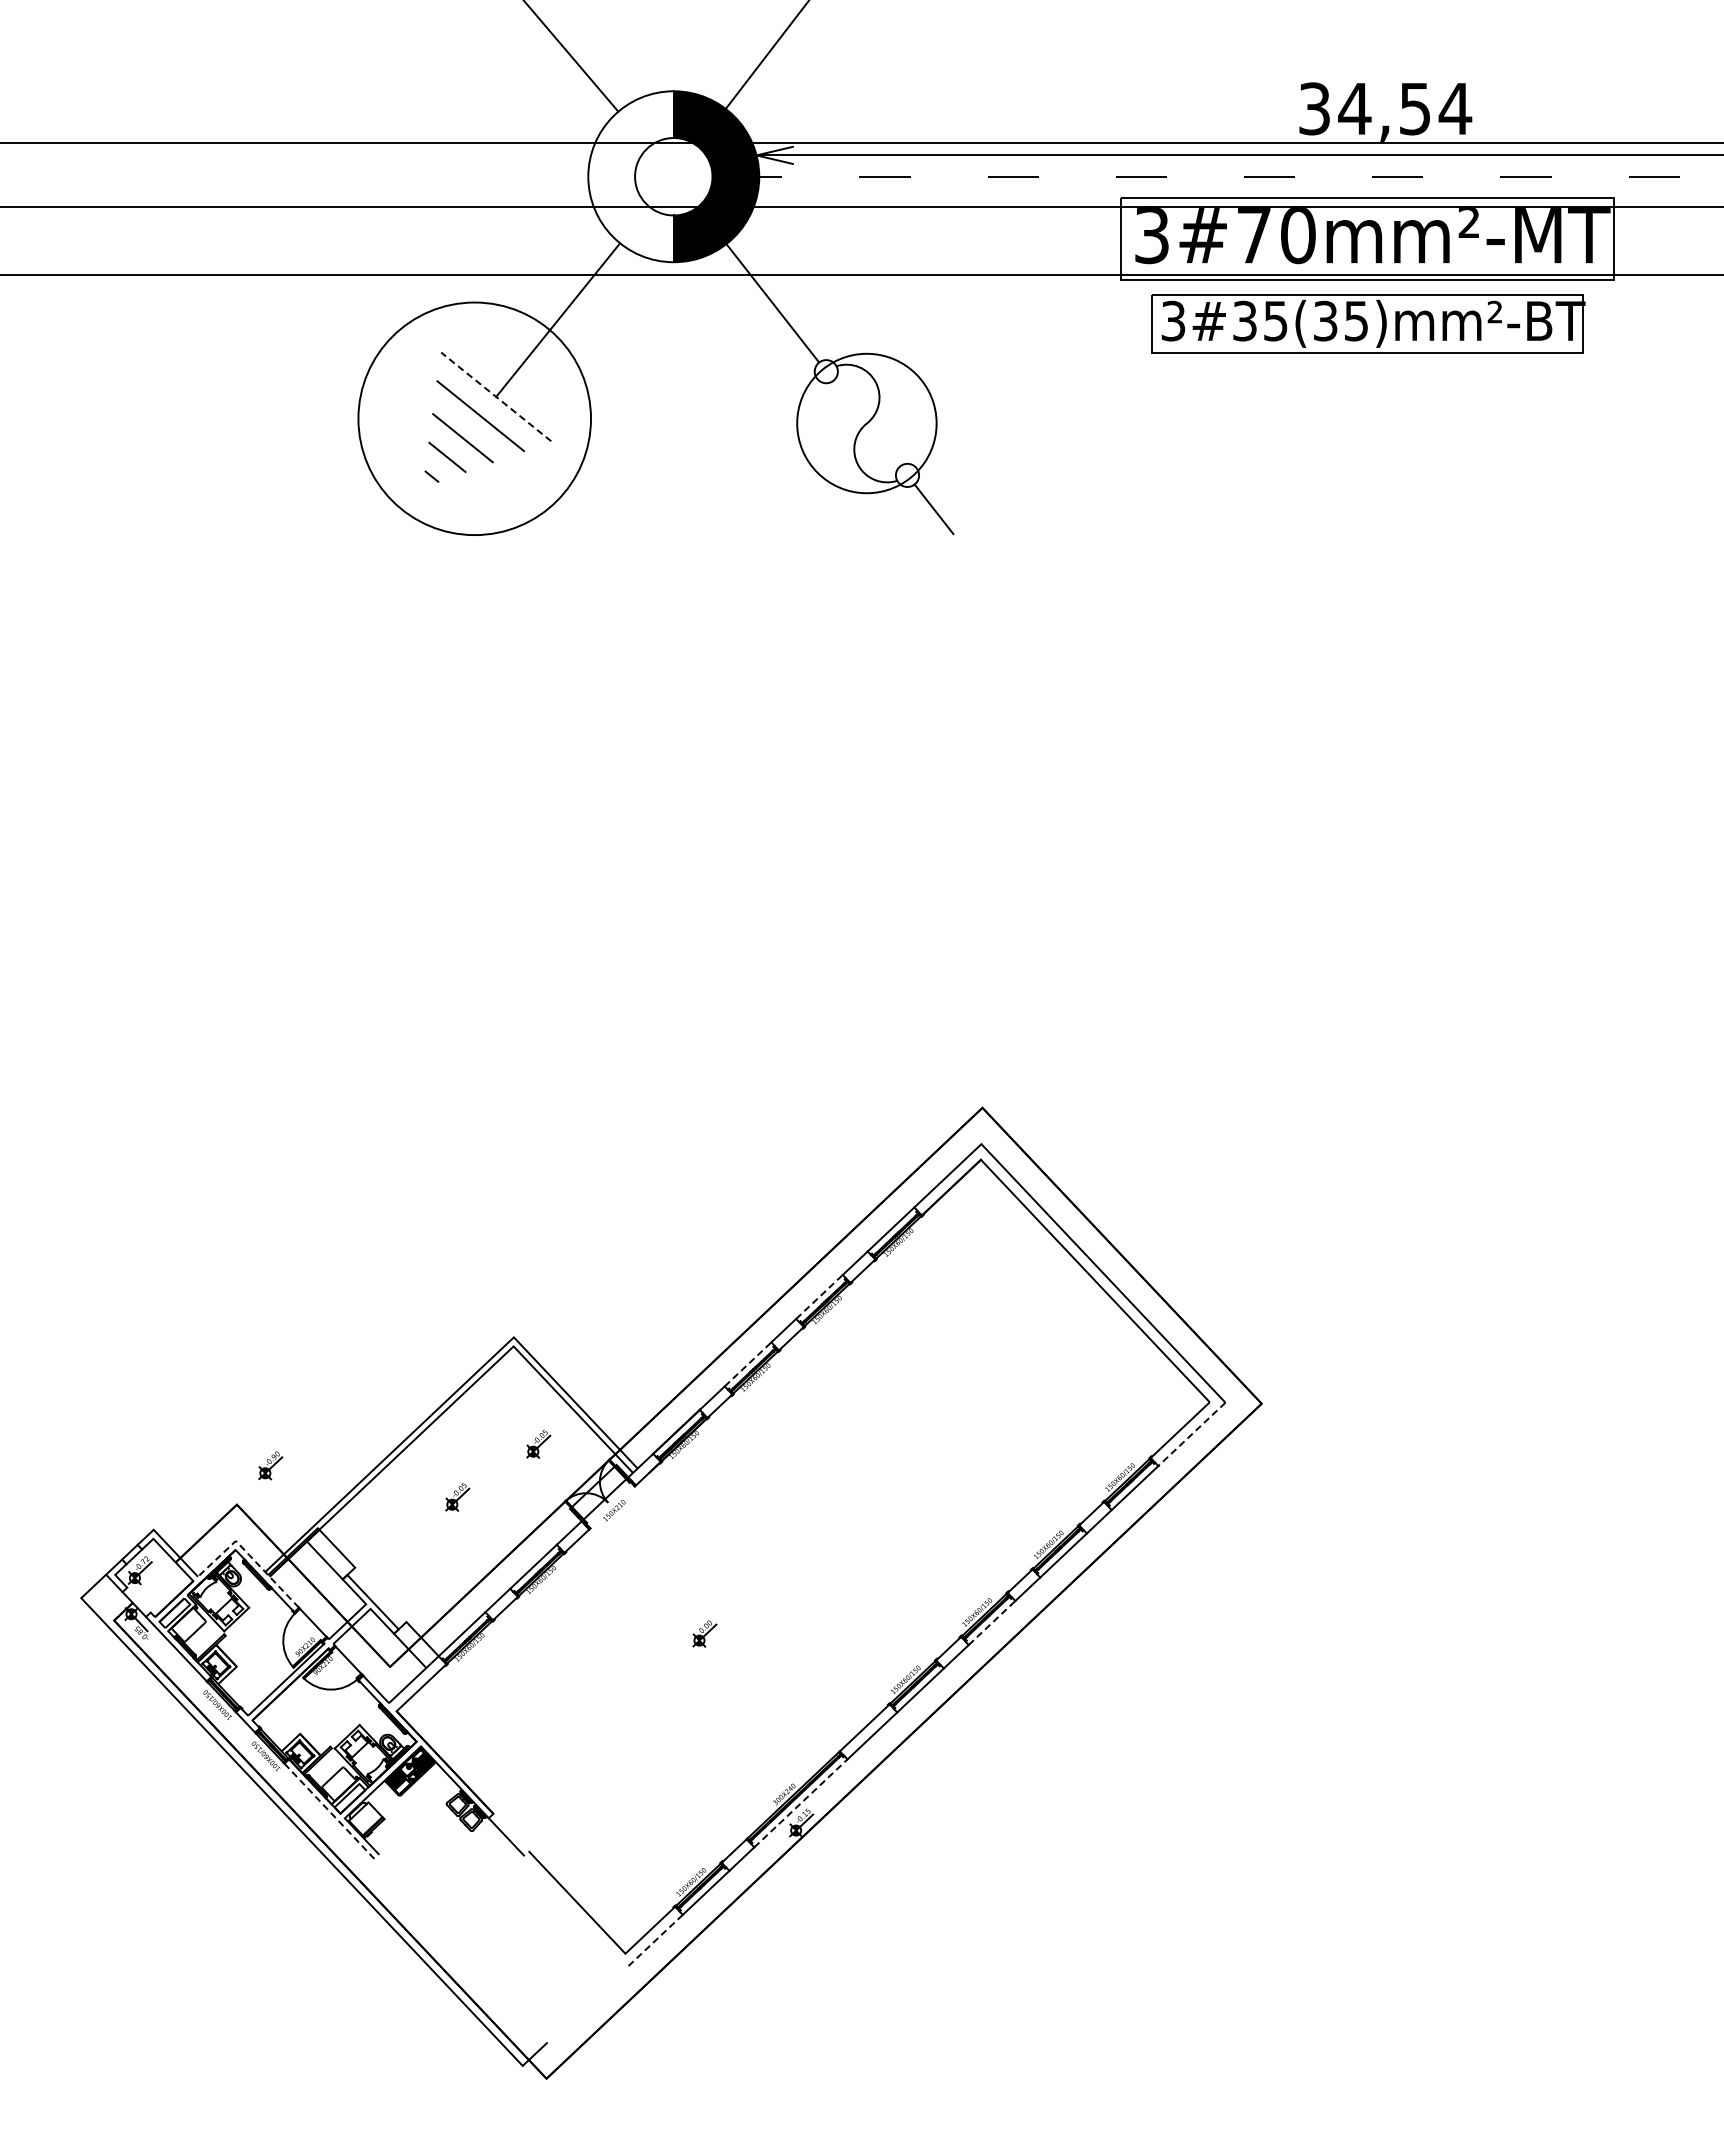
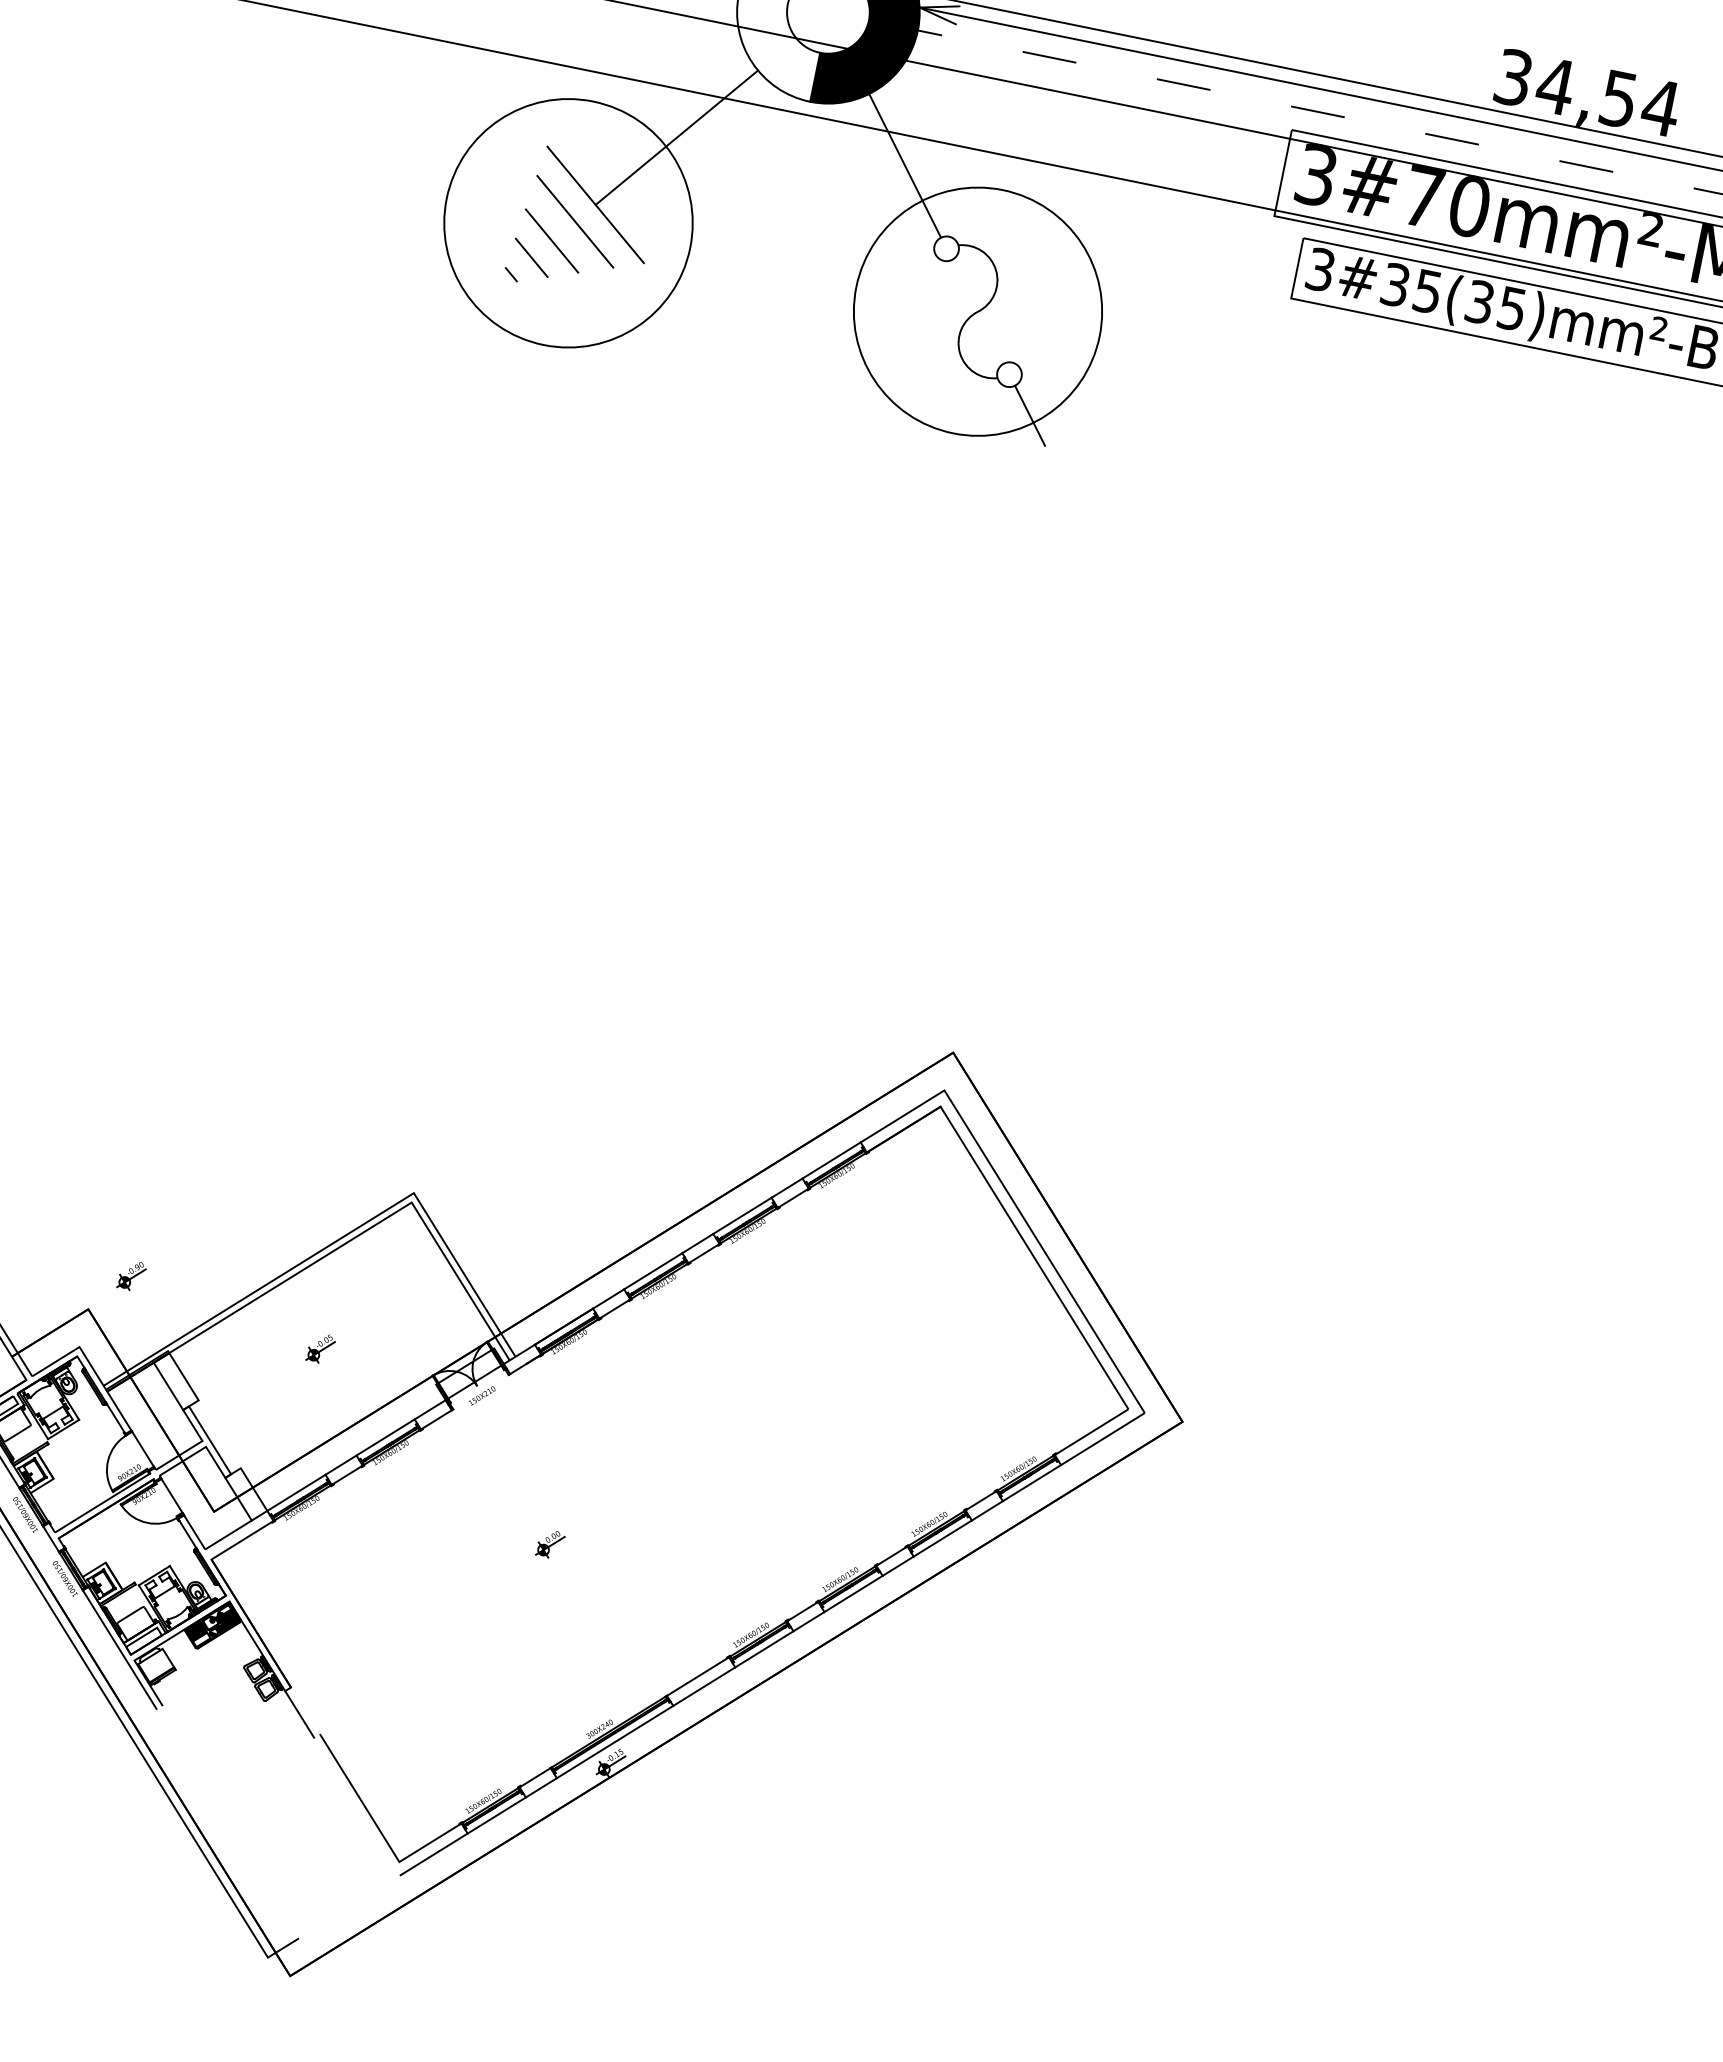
line: (496, 396) -> (596, 204), dashed -> solid
circle: (866, 423) -> (977, 311), size x1.67
line: (819, 1296) -> (742, 1215), dashed -> solid
line: (748, 1364) -> (653, 1271), dashed -> solid
line: (1191, 1434) -> (1102, 1439), dashed -> solid
part: (538, 1443) -> (417, 1309), removed
line: (248, 1554) -> (89, 1363), dashed -> solid
line: (992, 1622) -> (854, 1593), dashed -> solid
line: (801, 1803) -> (615, 1742), dashed -> solid
line: (329, 1811) -> (119, 1650), dashed -> solid
line: (655, 1940) -> (433, 1854), dashed -> solid

